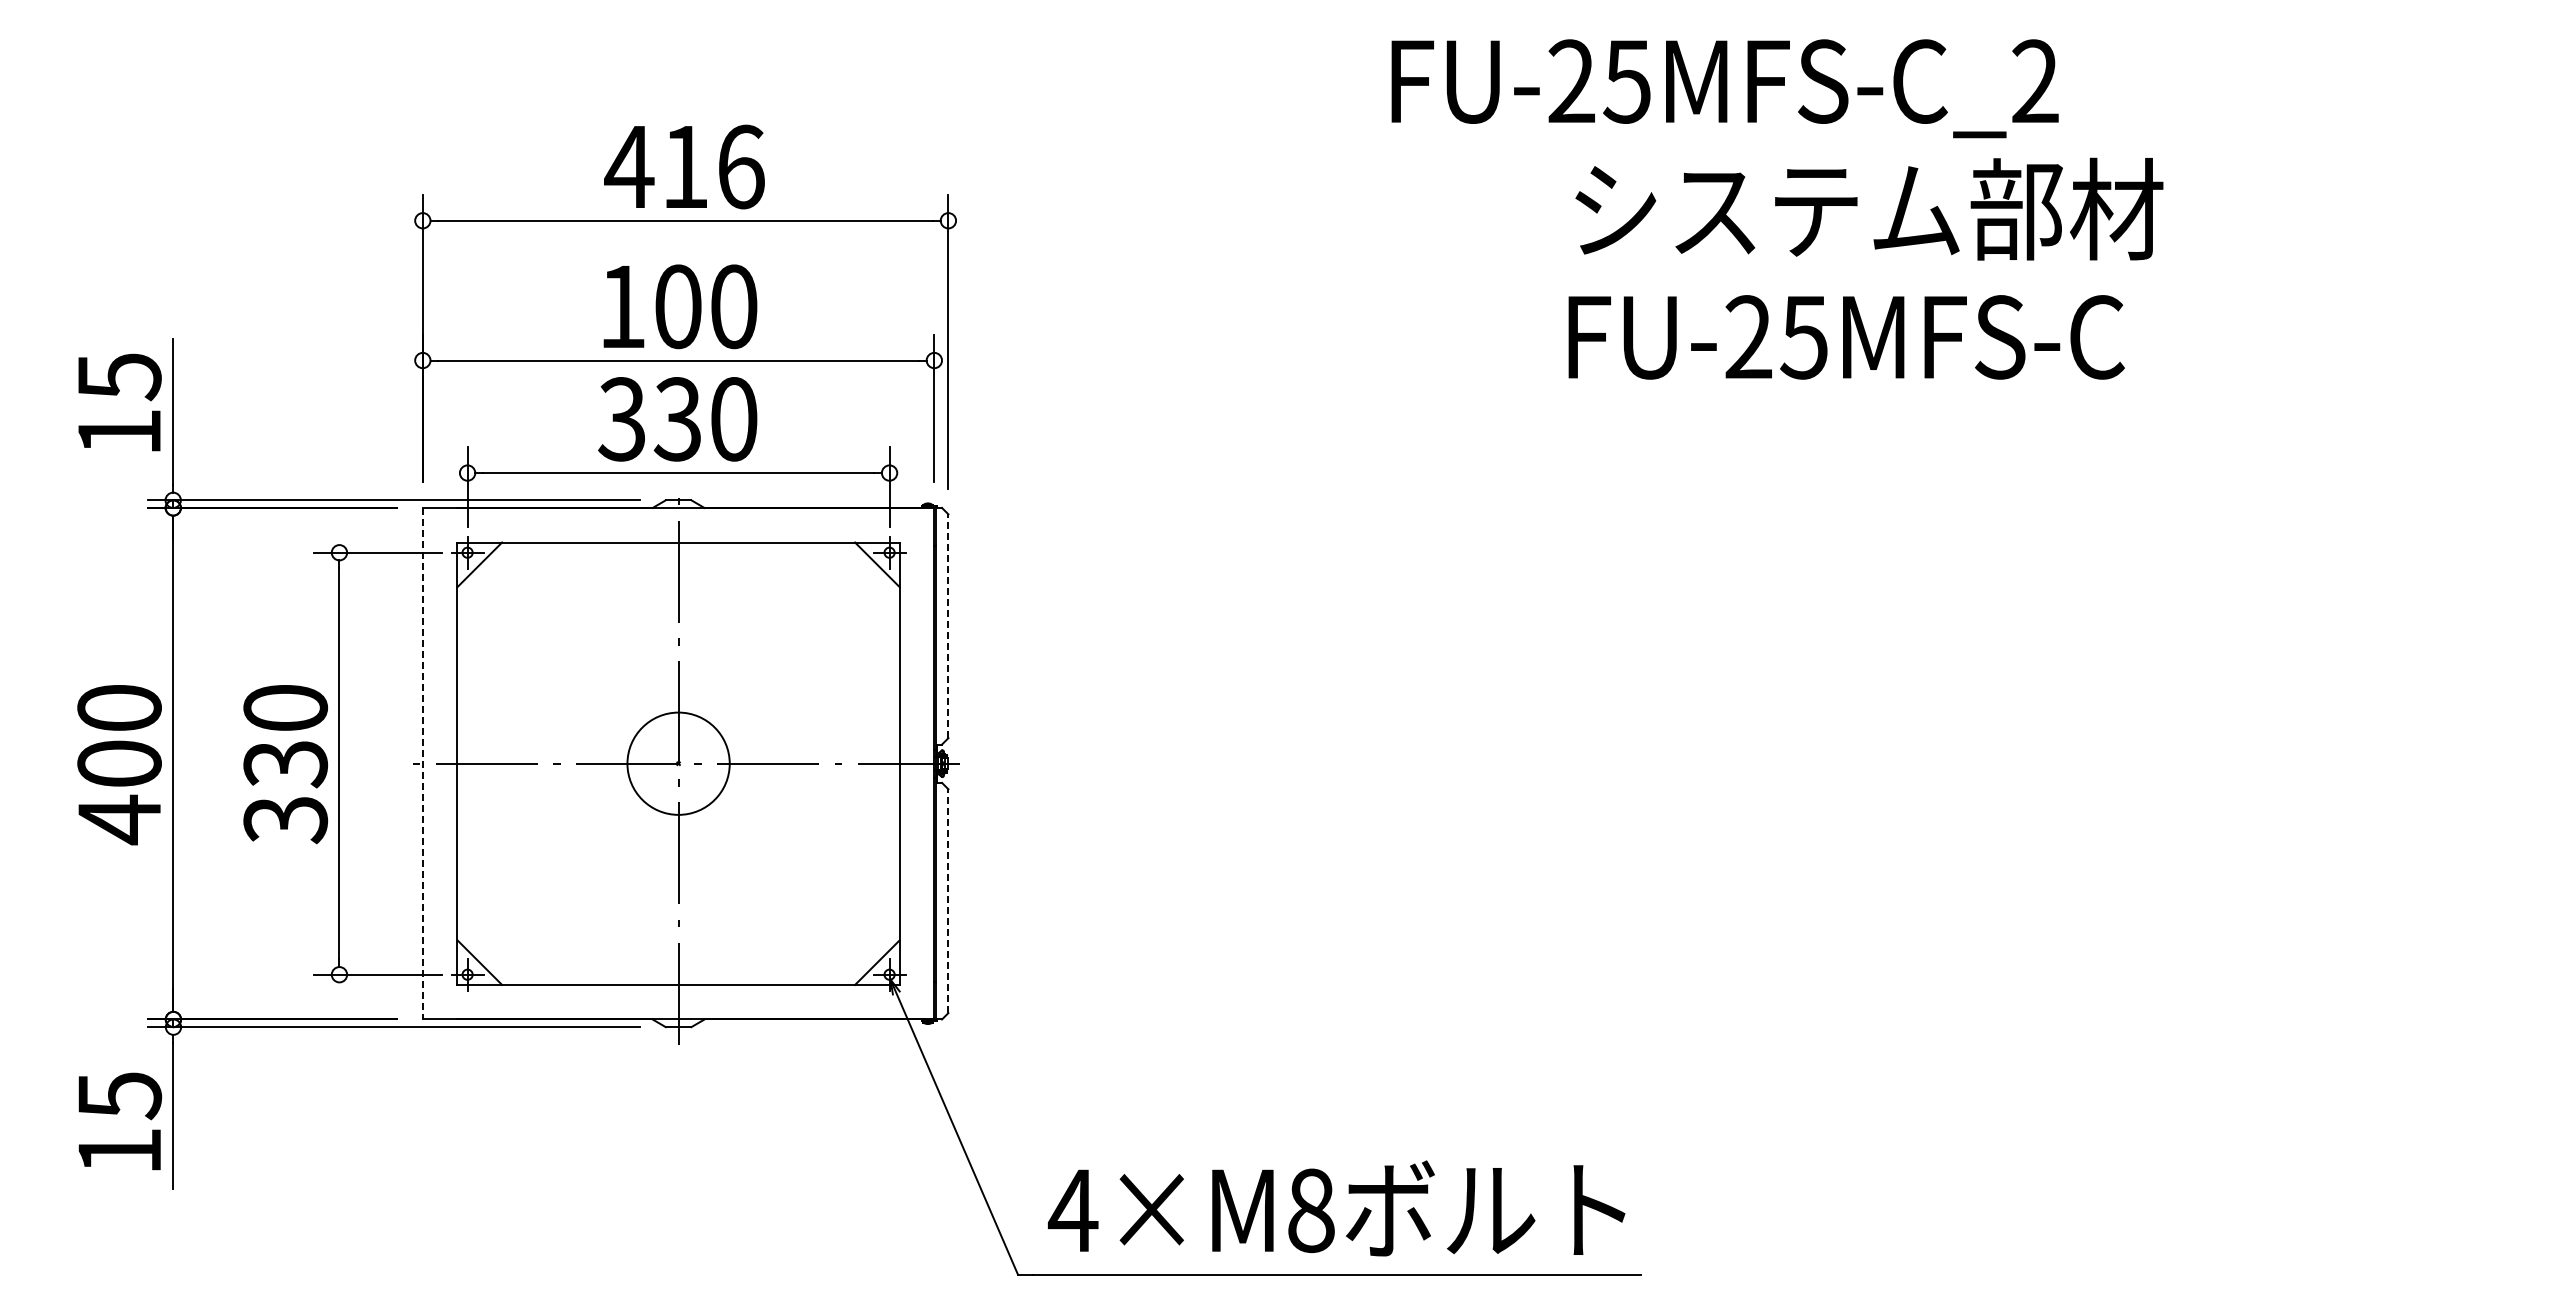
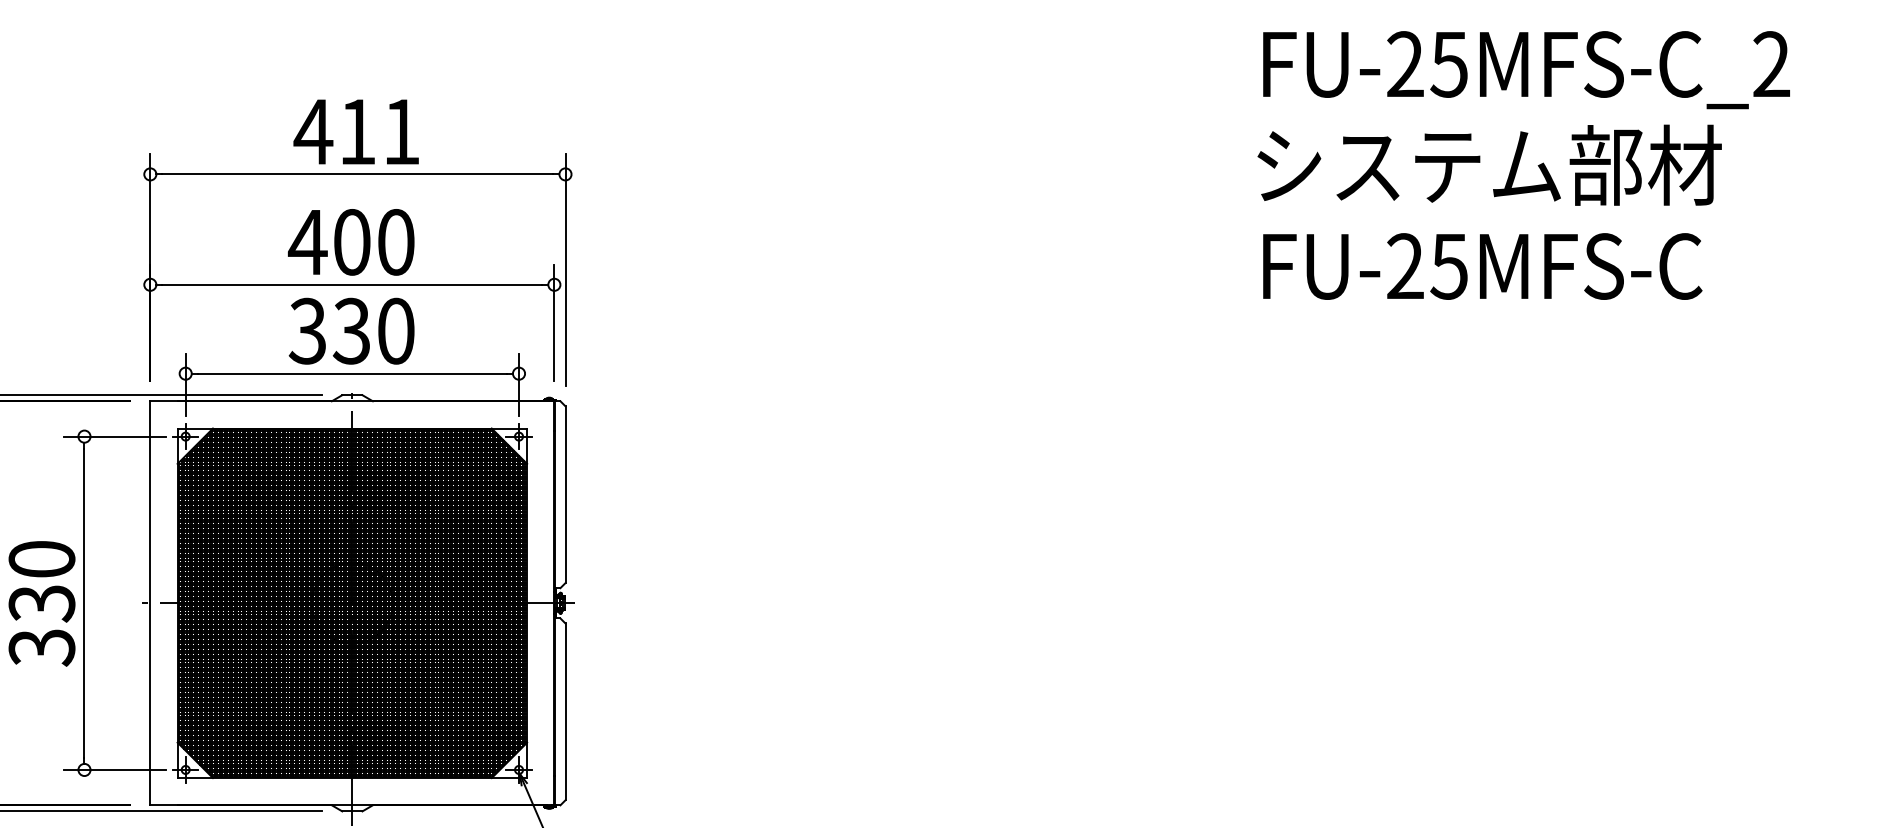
text: (1724, 88) -> (1526, 69), moved
text: (741, 166) -> (402, 131), 416 -> 411
text: (1869, 208) -> (1489, 164), moved
text: (622, 306) -> (308, 242), 100 -> 400
text: (1846, 337) -> (1482, 266), moved
line: (948, 626) -> (565, 494), dashed -> solid
line: (422, 763) -> (150, 603), dashed -> solid
hatch: (678, 763) -> (352, 603), added
line: (948, 901) -> (565, 712), dashed -> solid

